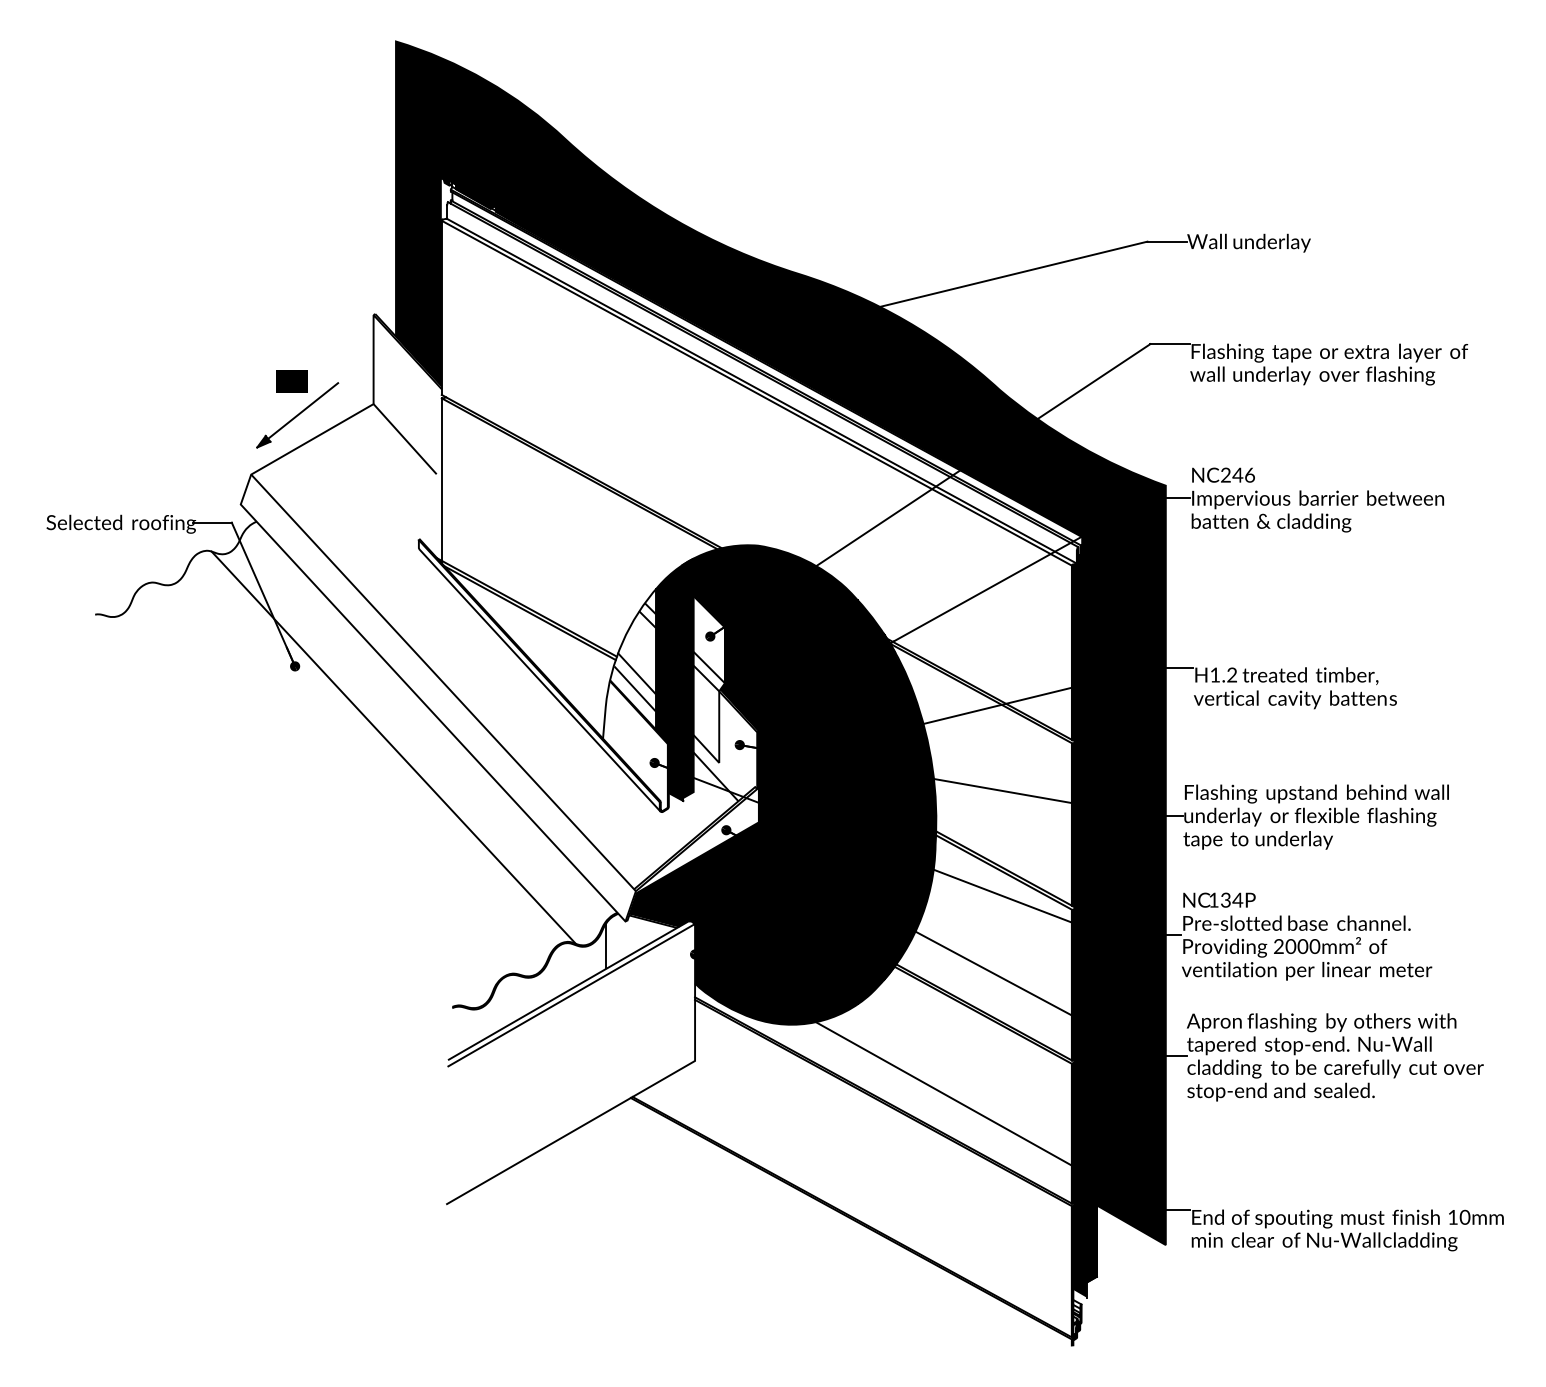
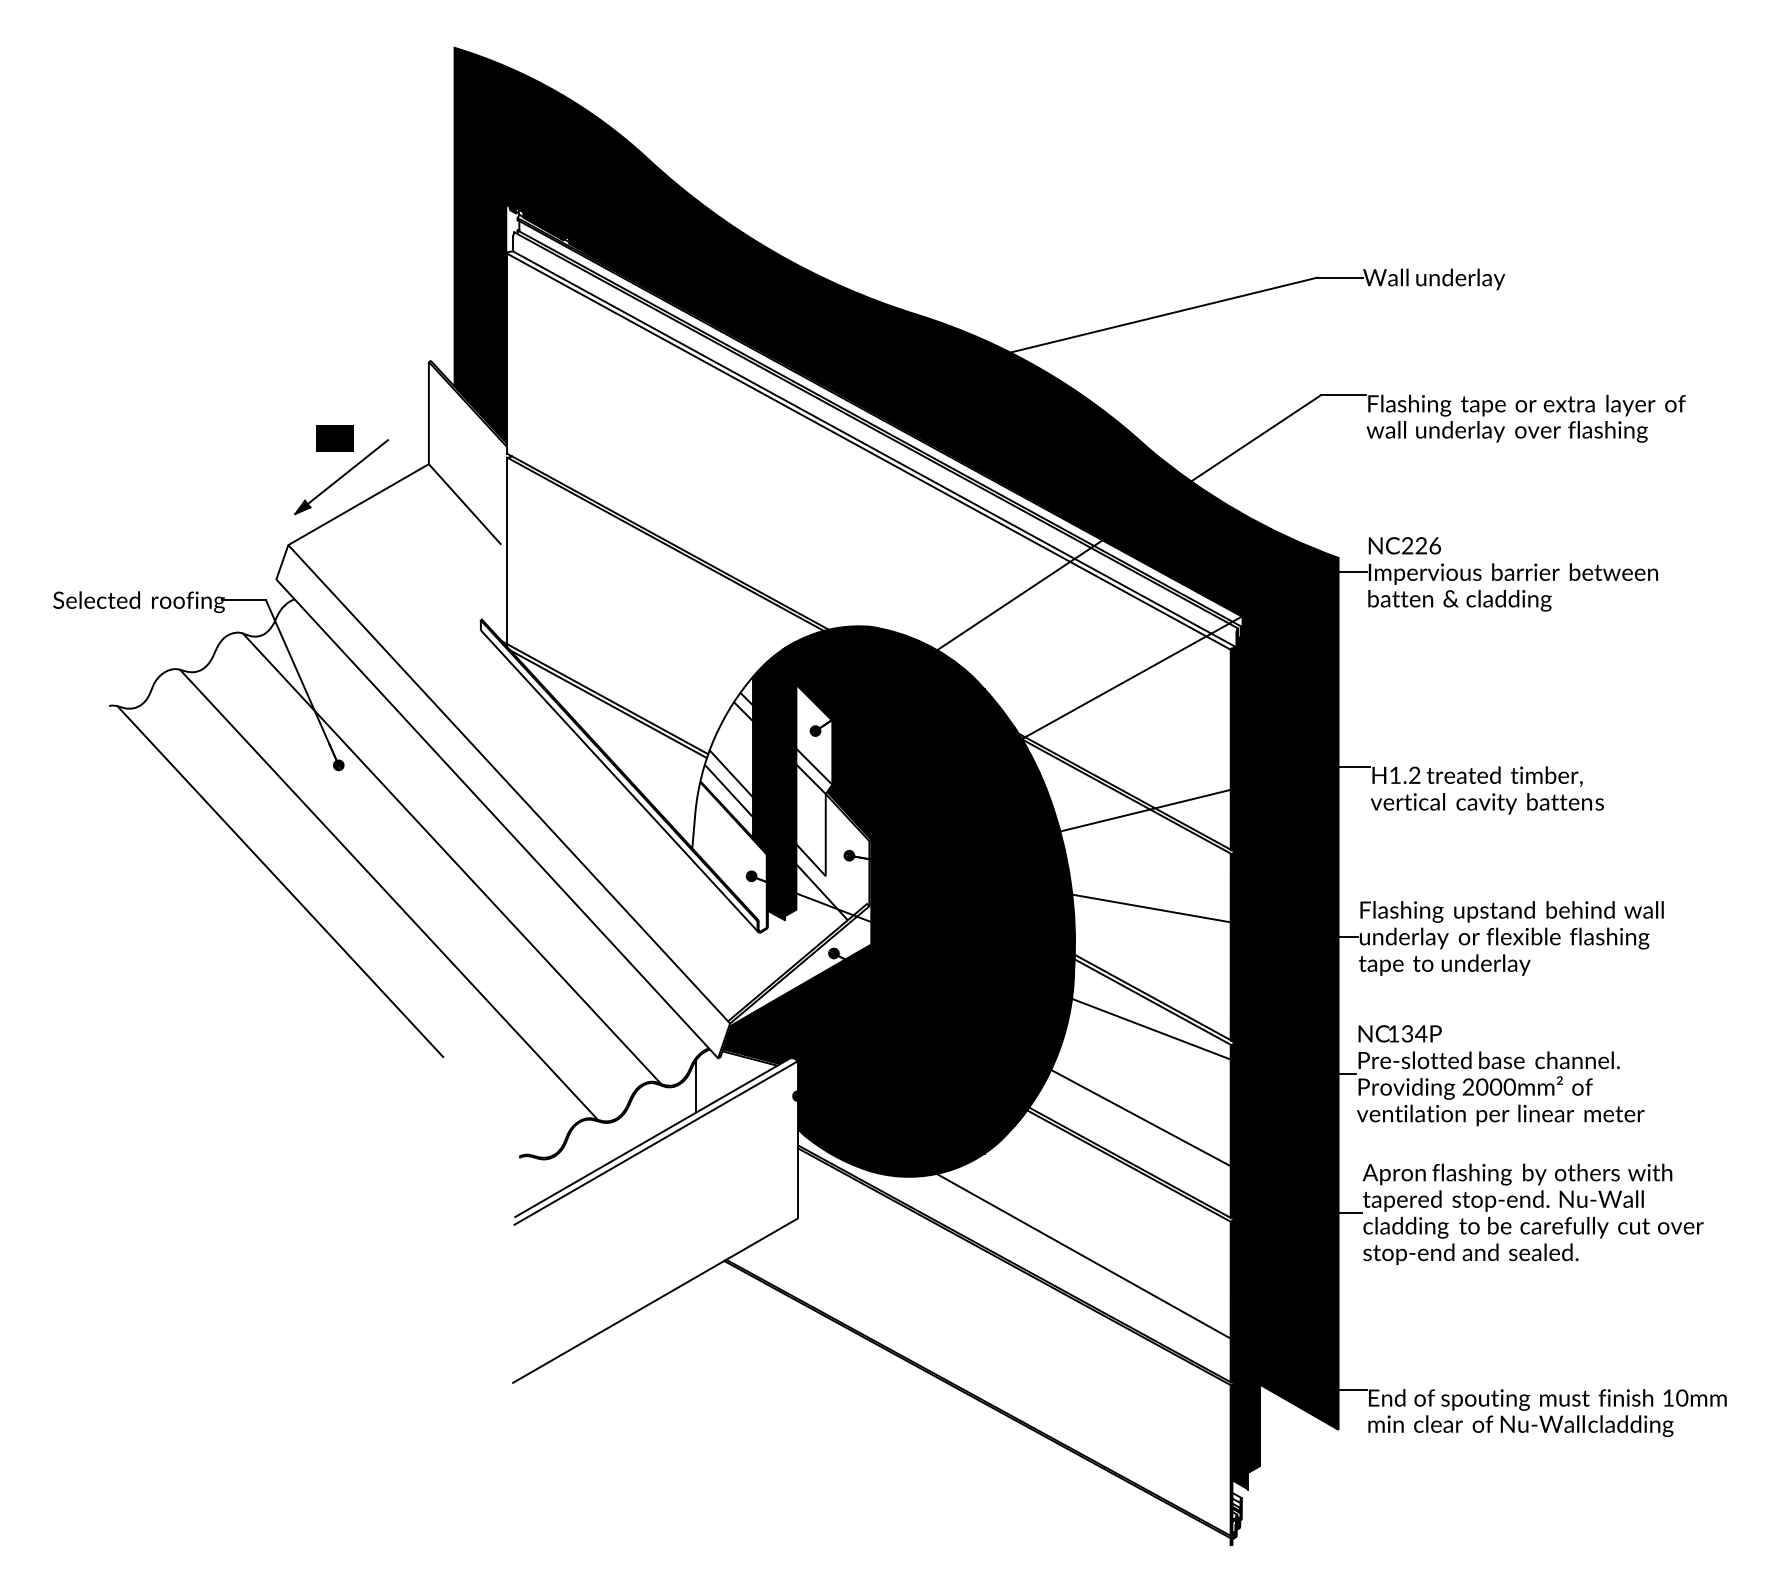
text: (1237, 474) -> (1420, 545), NC246 -> NC226
line: (244, 767) -> (280, 881), added
line: (338, 779) -> (388, 895), added

